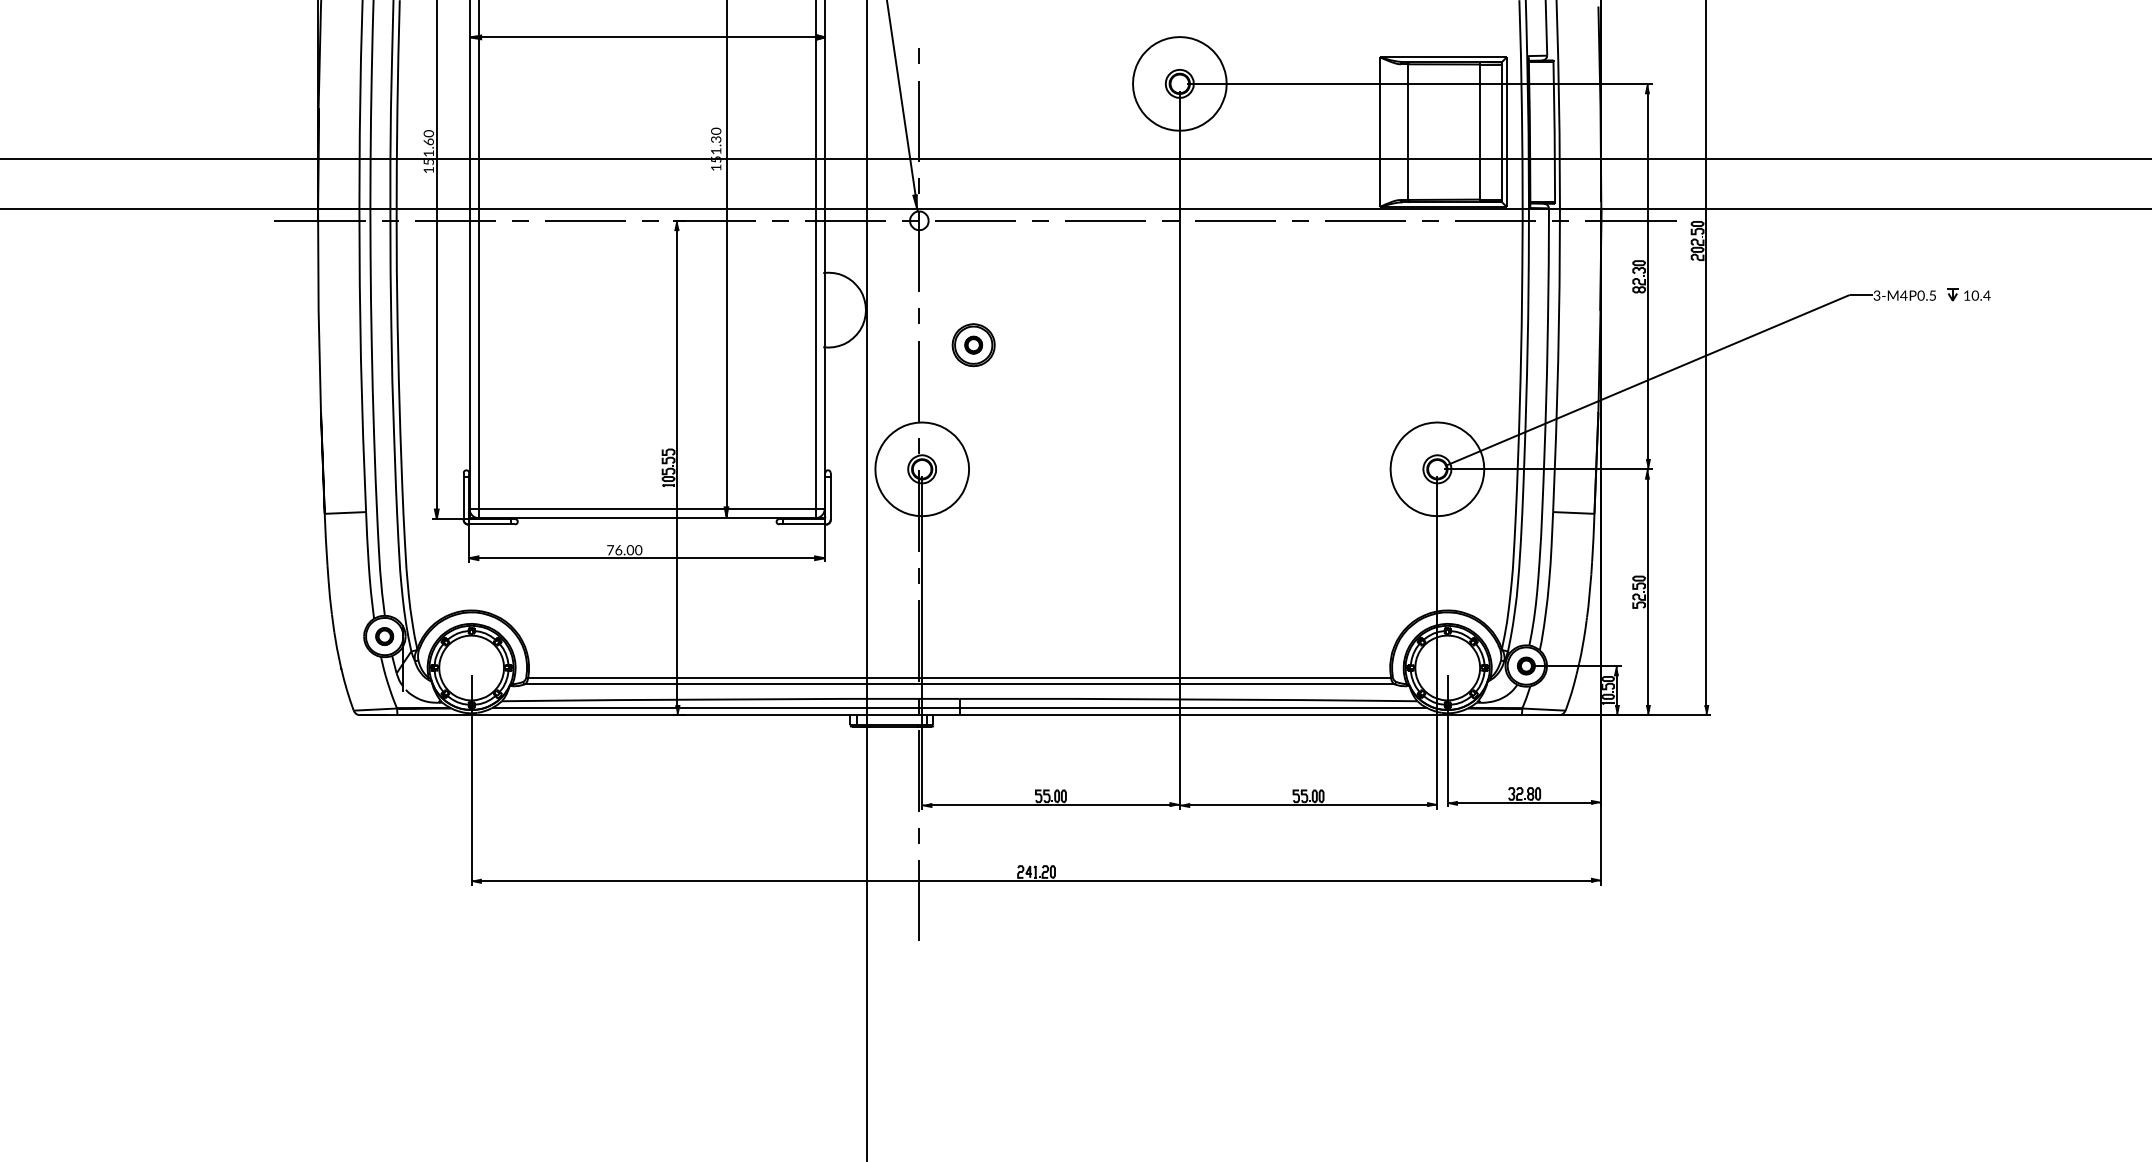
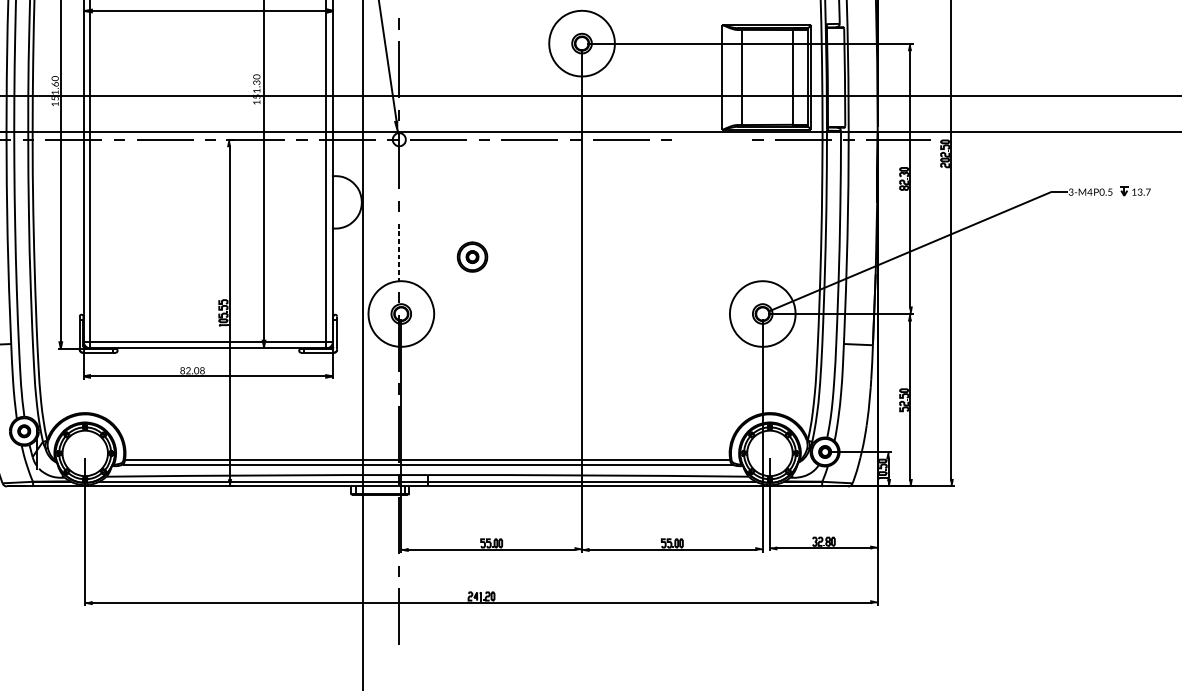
line: (1365, 220) -> (712, 139), removed
text: (1980, 295) -> (1143, 192), 10.4 -> 13.7
part: (973, 345) -> (472, 257), moved
line: (919, 381) -> (399, 252), solid -> dashed
text: (624, 550) -> (192, 370), 76.00 -> 82.08

